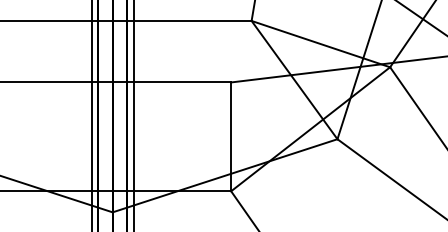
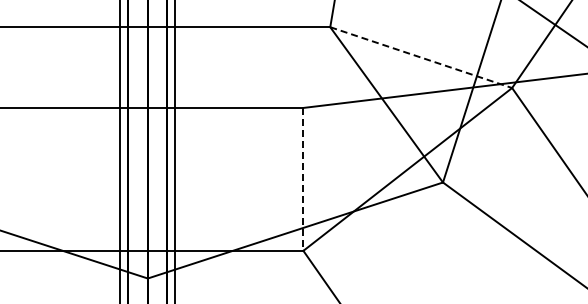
line: (321, 44) -> (421, 57), solid -> dashed
line: (231, 136) -> (303, 179), solid -> dashed

